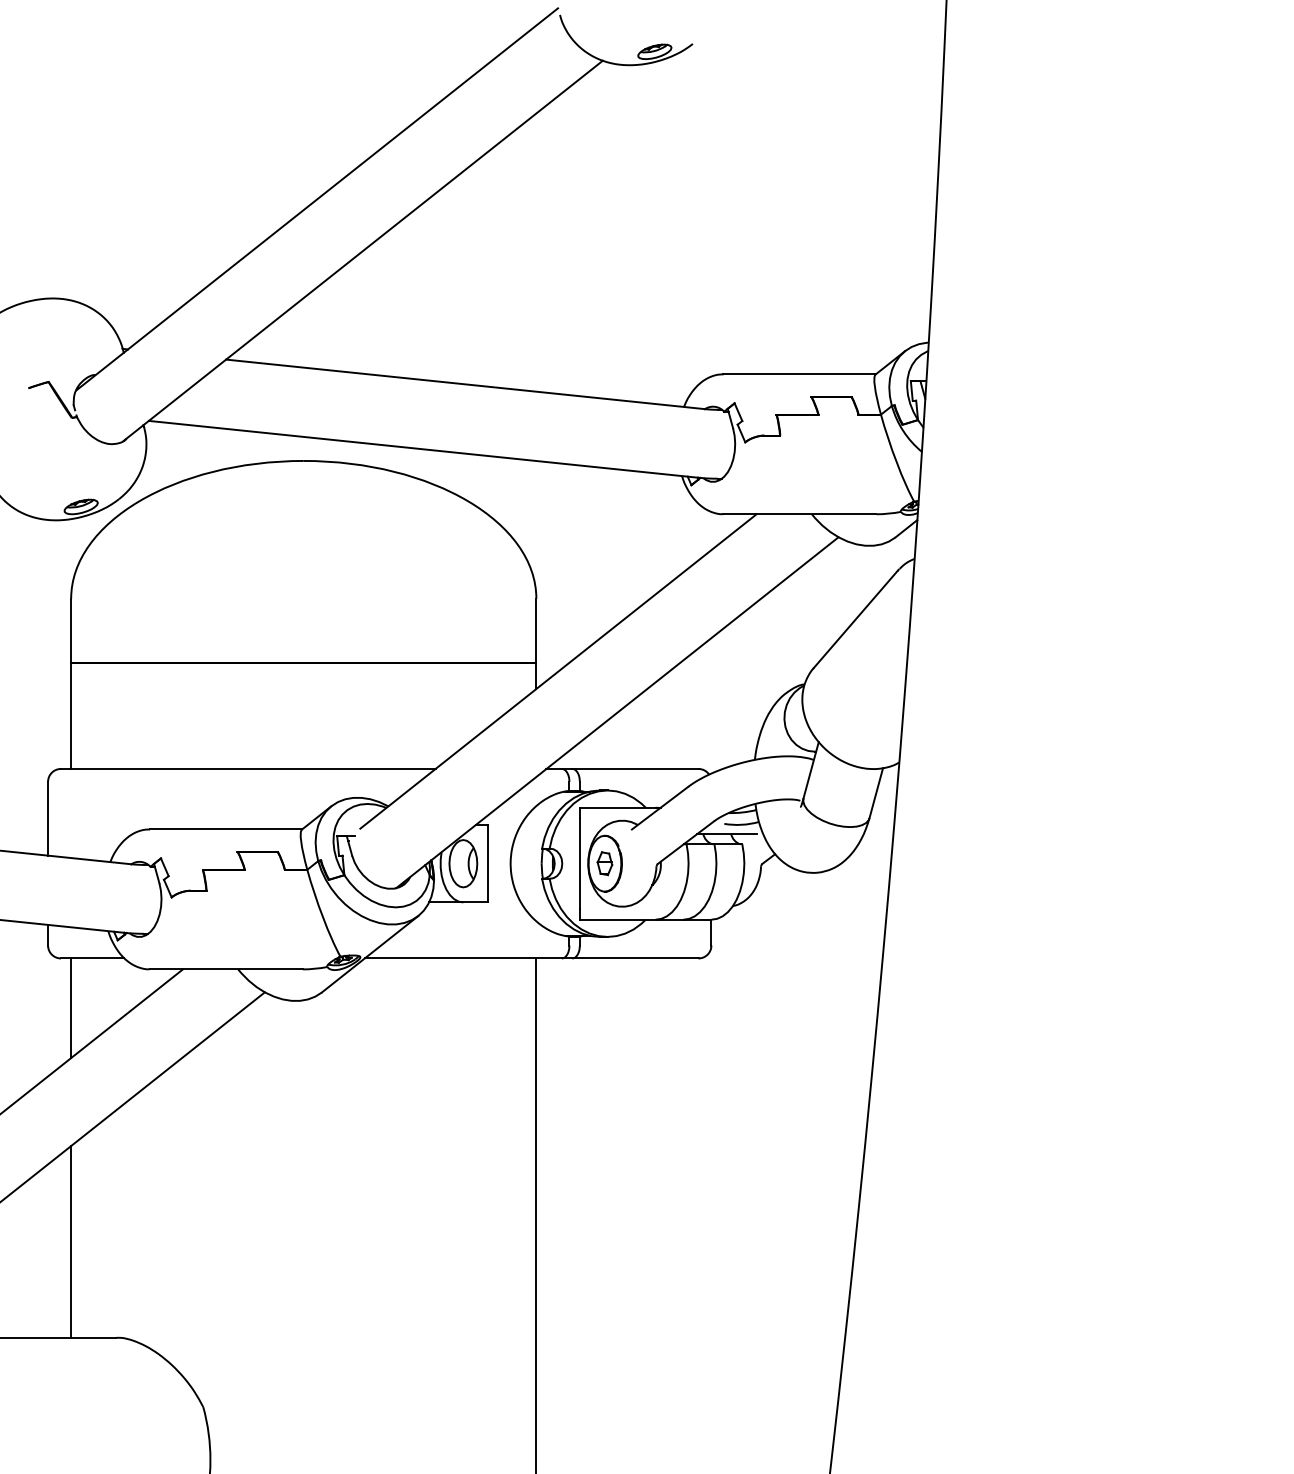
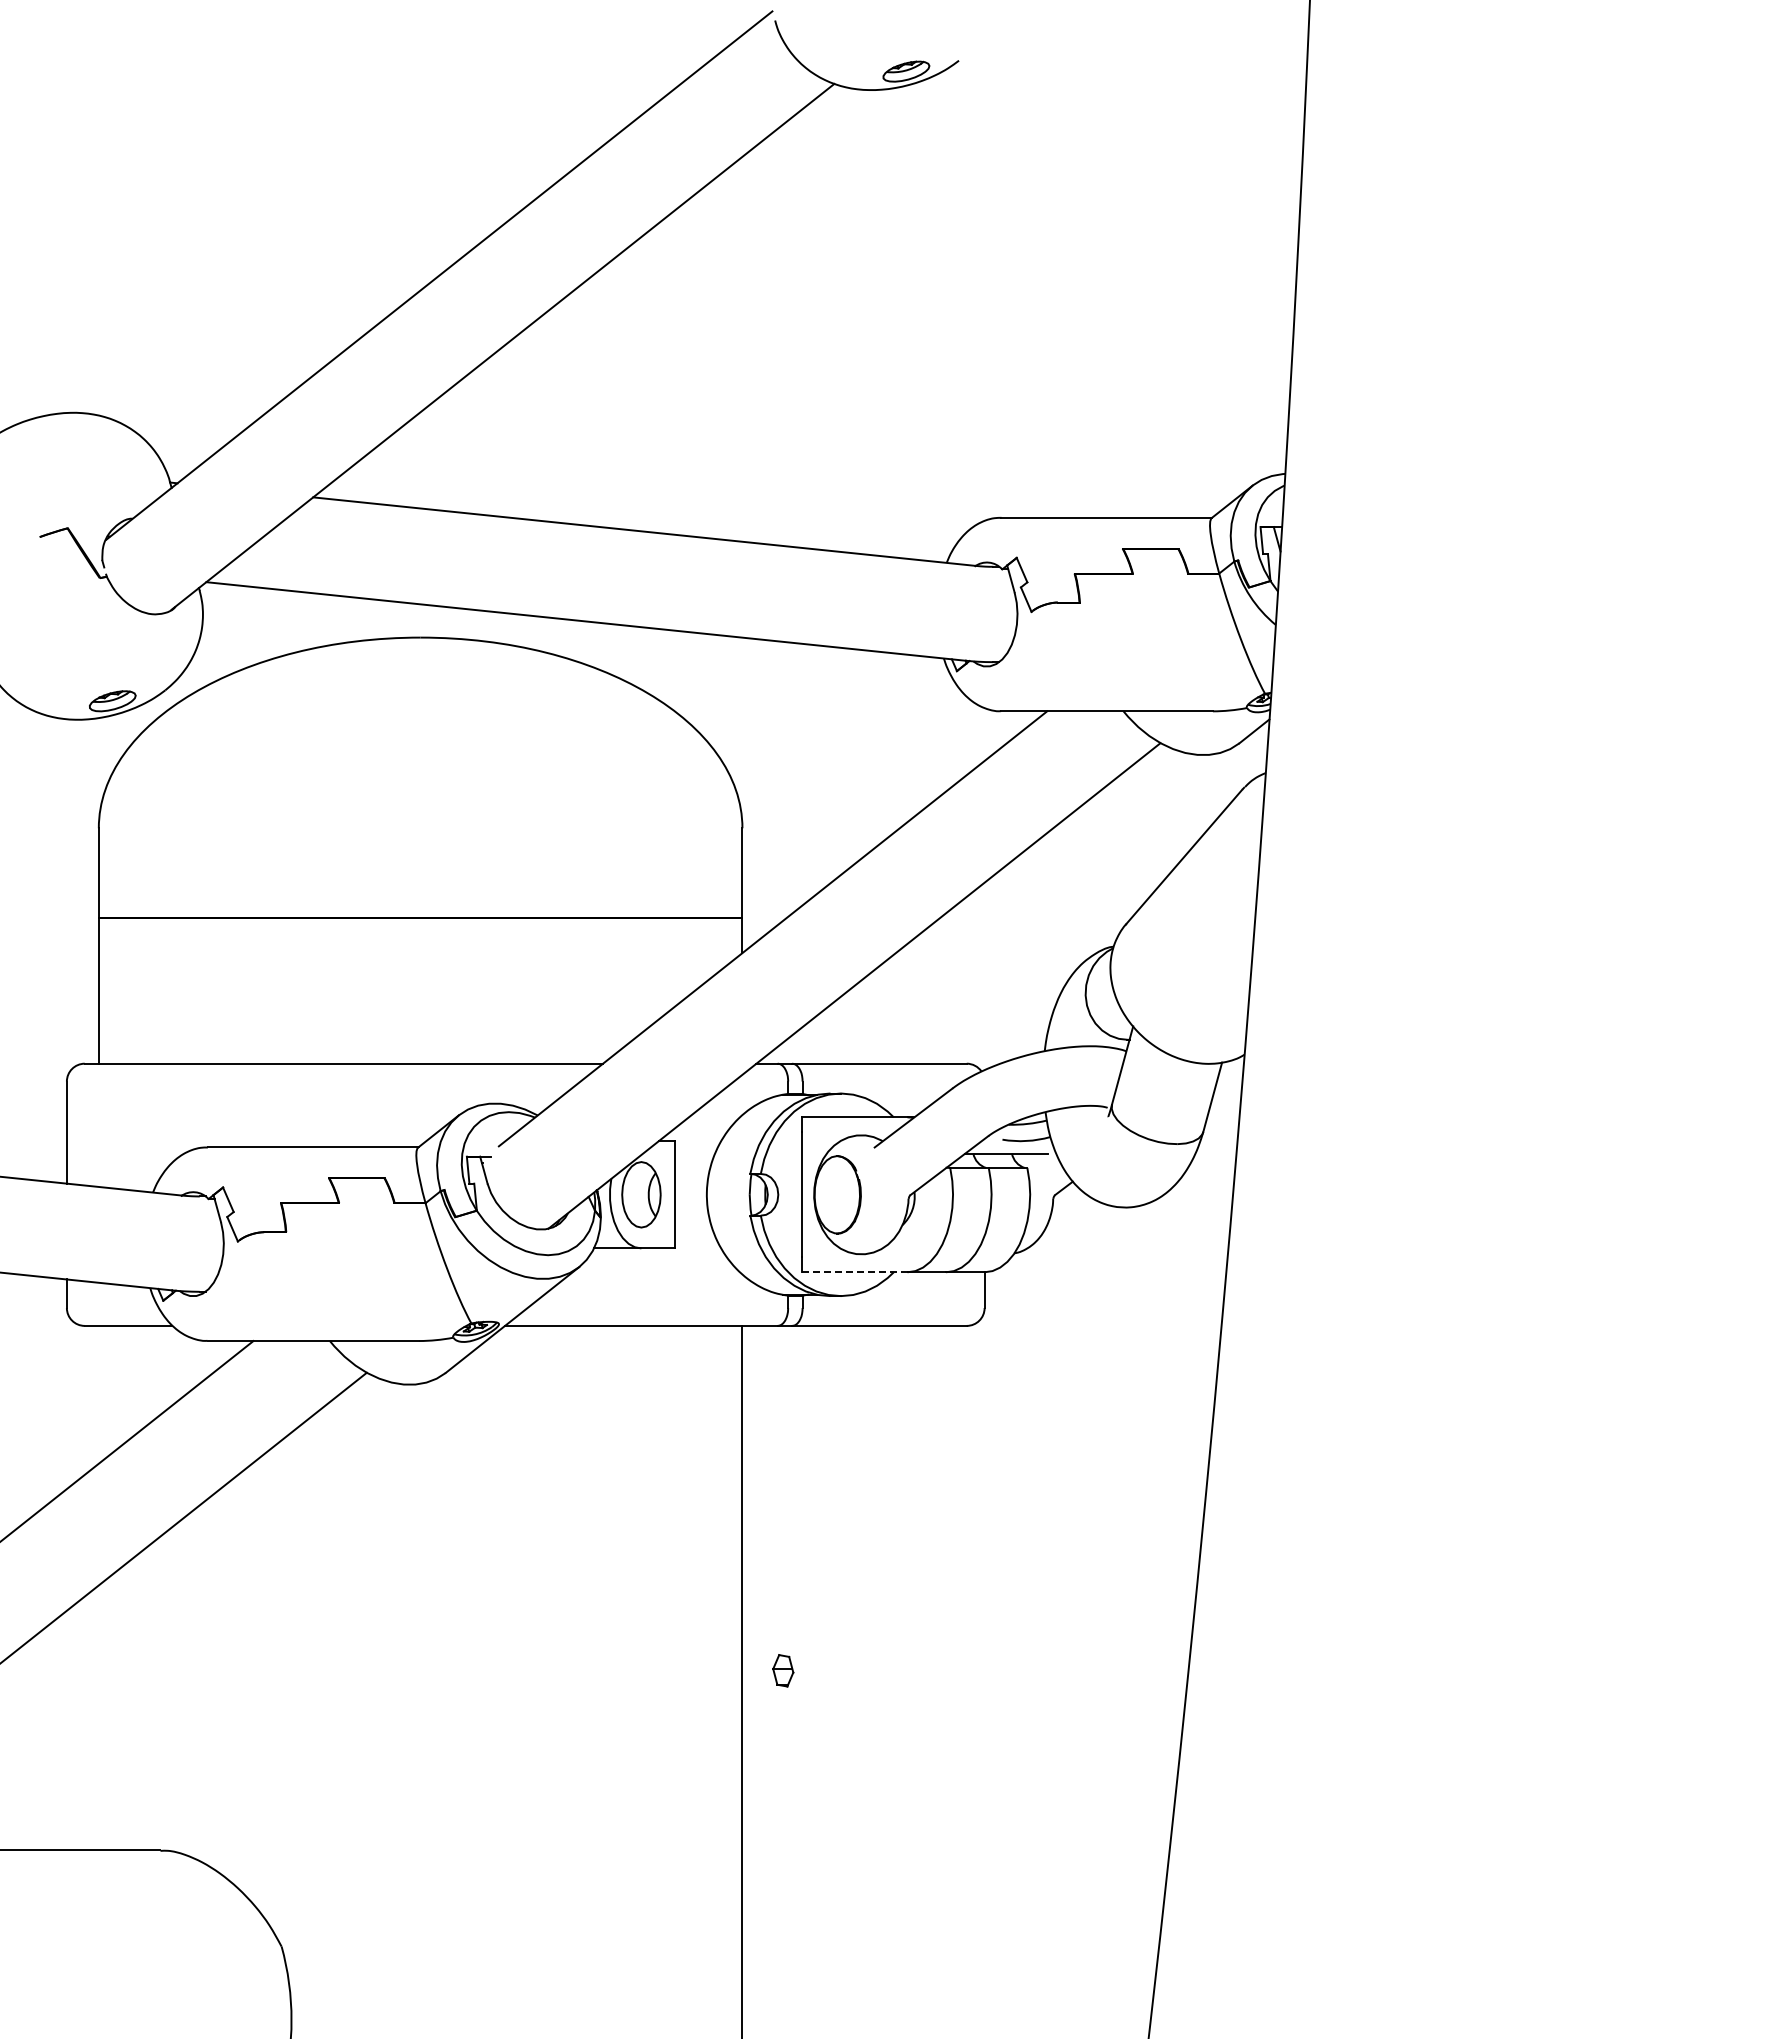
part: (605, 863) -> (783, 1670), moved
line: (617, 919) -> (854, 1272), solid -> dashed
line: (70, 1008) -> (98, 1394), removed
line: (70, 1241) -> (98, 1717), removed

